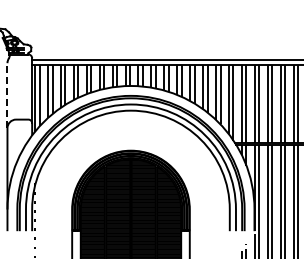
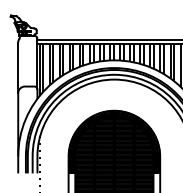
line: (7, 95) -> (18, 67), dashed -> solid

